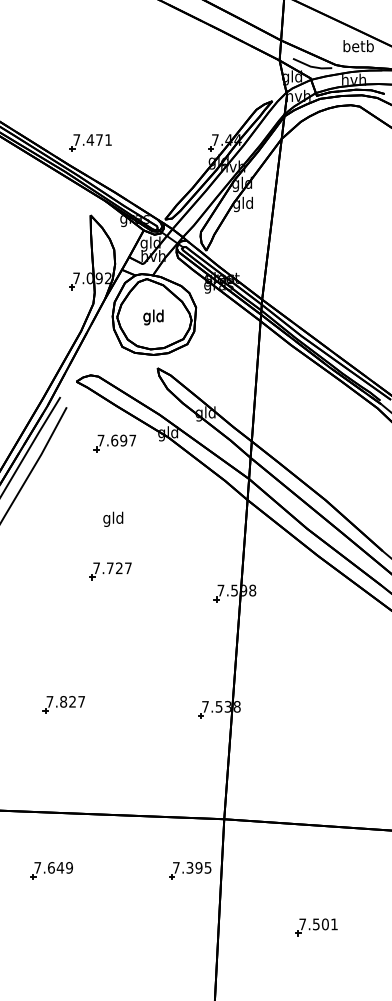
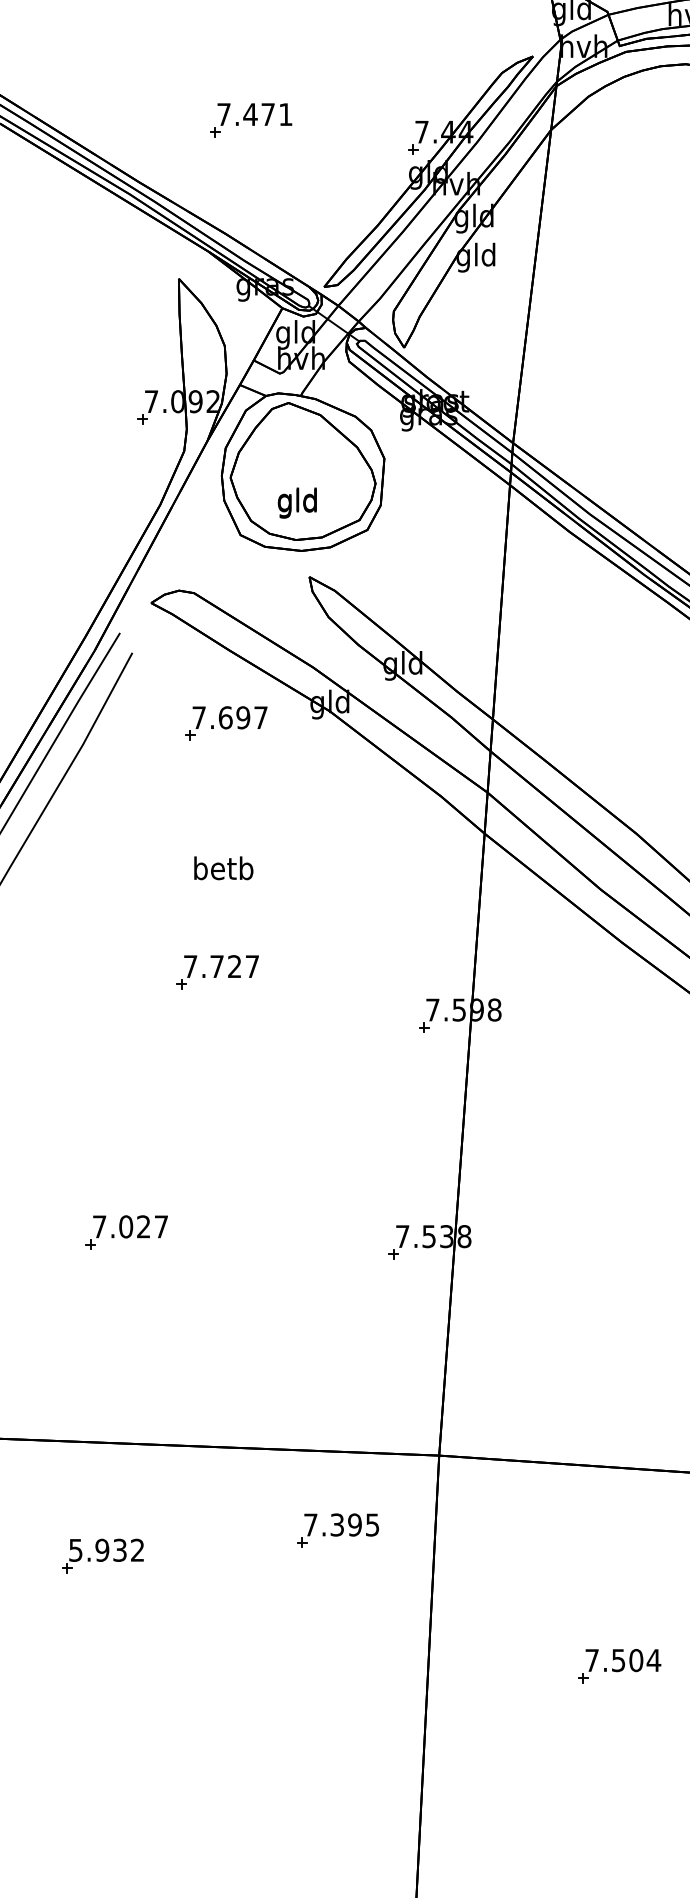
part: (90, 142) -> (250, 119), moved
text: (153, 317) -> (297, 503), moved
text: (113, 518) -> (223, 869), gld -> betb
text: (63, 701) -> (125, 1226), 7.827 -> 7.027
text: (53, 867) -> (106, 1549), 7.649 -> 5.932
part: (190, 870) -> (338, 1530), moved
text: (334, 924) -> (654, 1660), 7.501 -> 7.504

